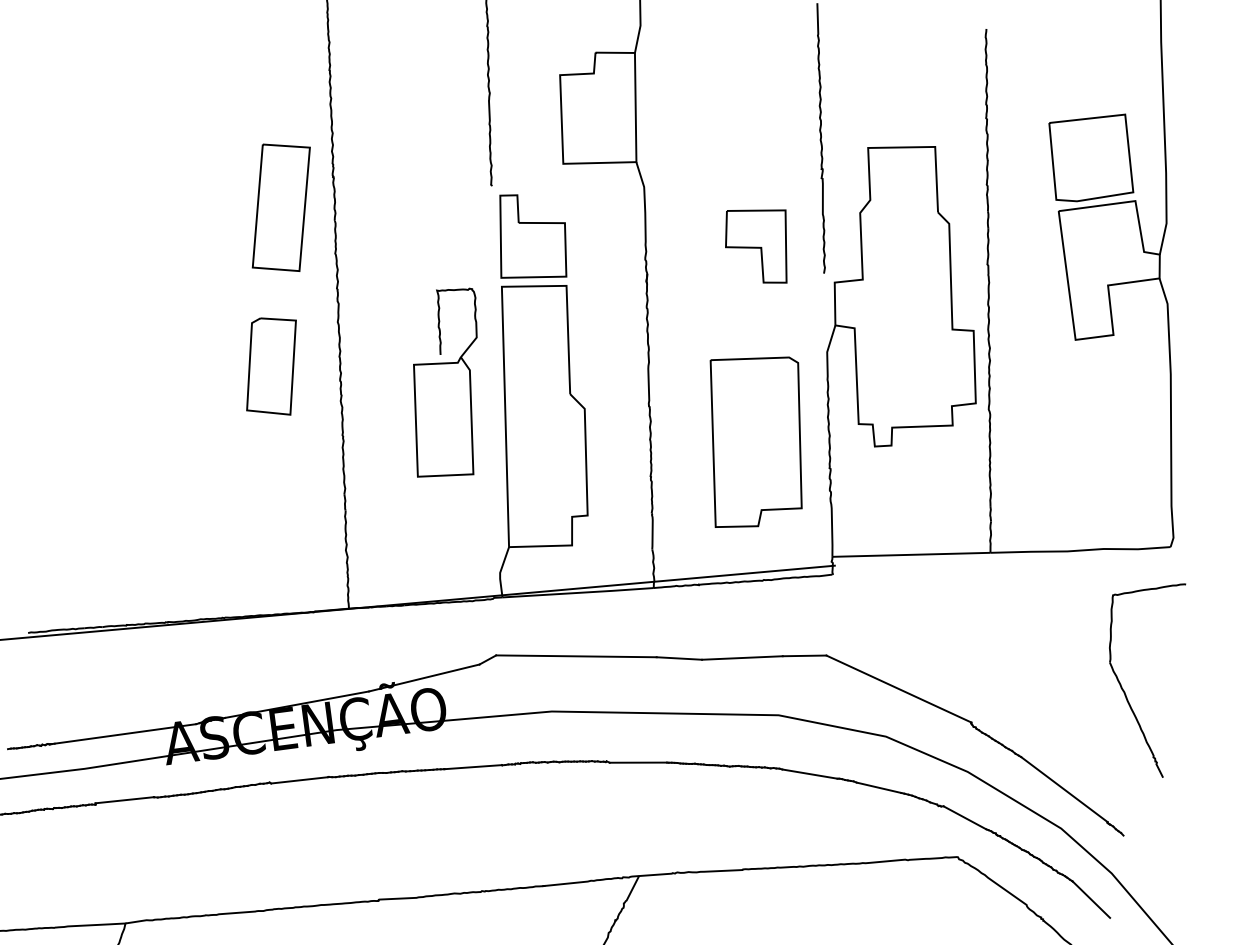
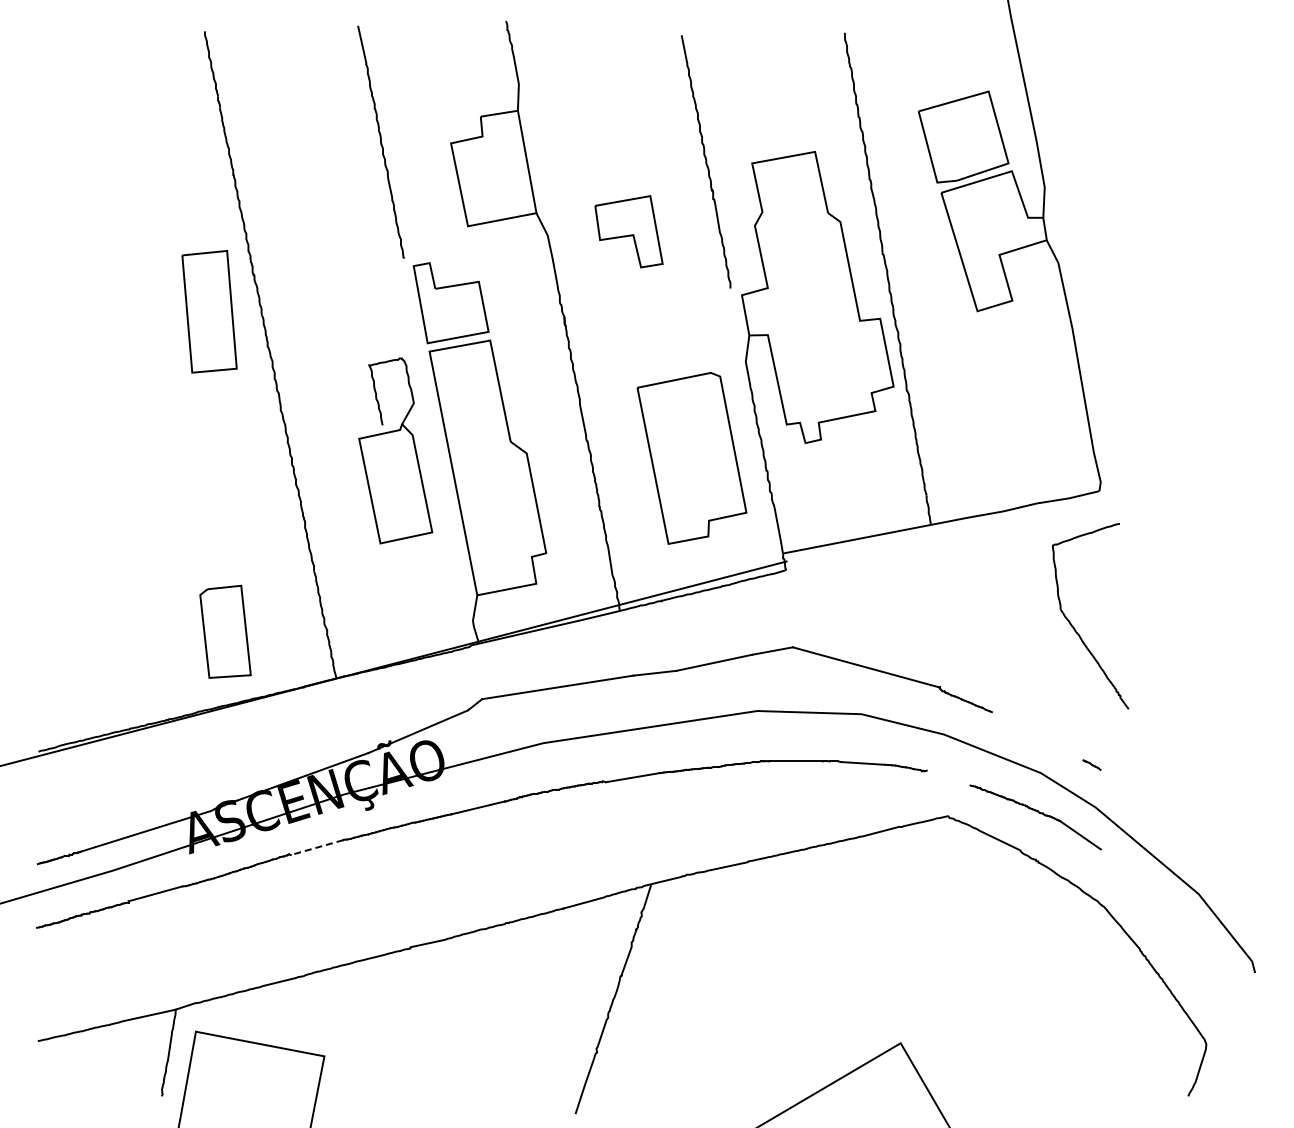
part: (756, 243) -> (628, 231), moved
part: (271, 365) -> (225, 631), moved
line: (299, 780) -> (316, 847), solid -> dashed
line: (1064, 789) -> (1037, 735), removed
line: (964, 817) -> (948, 777), removed

